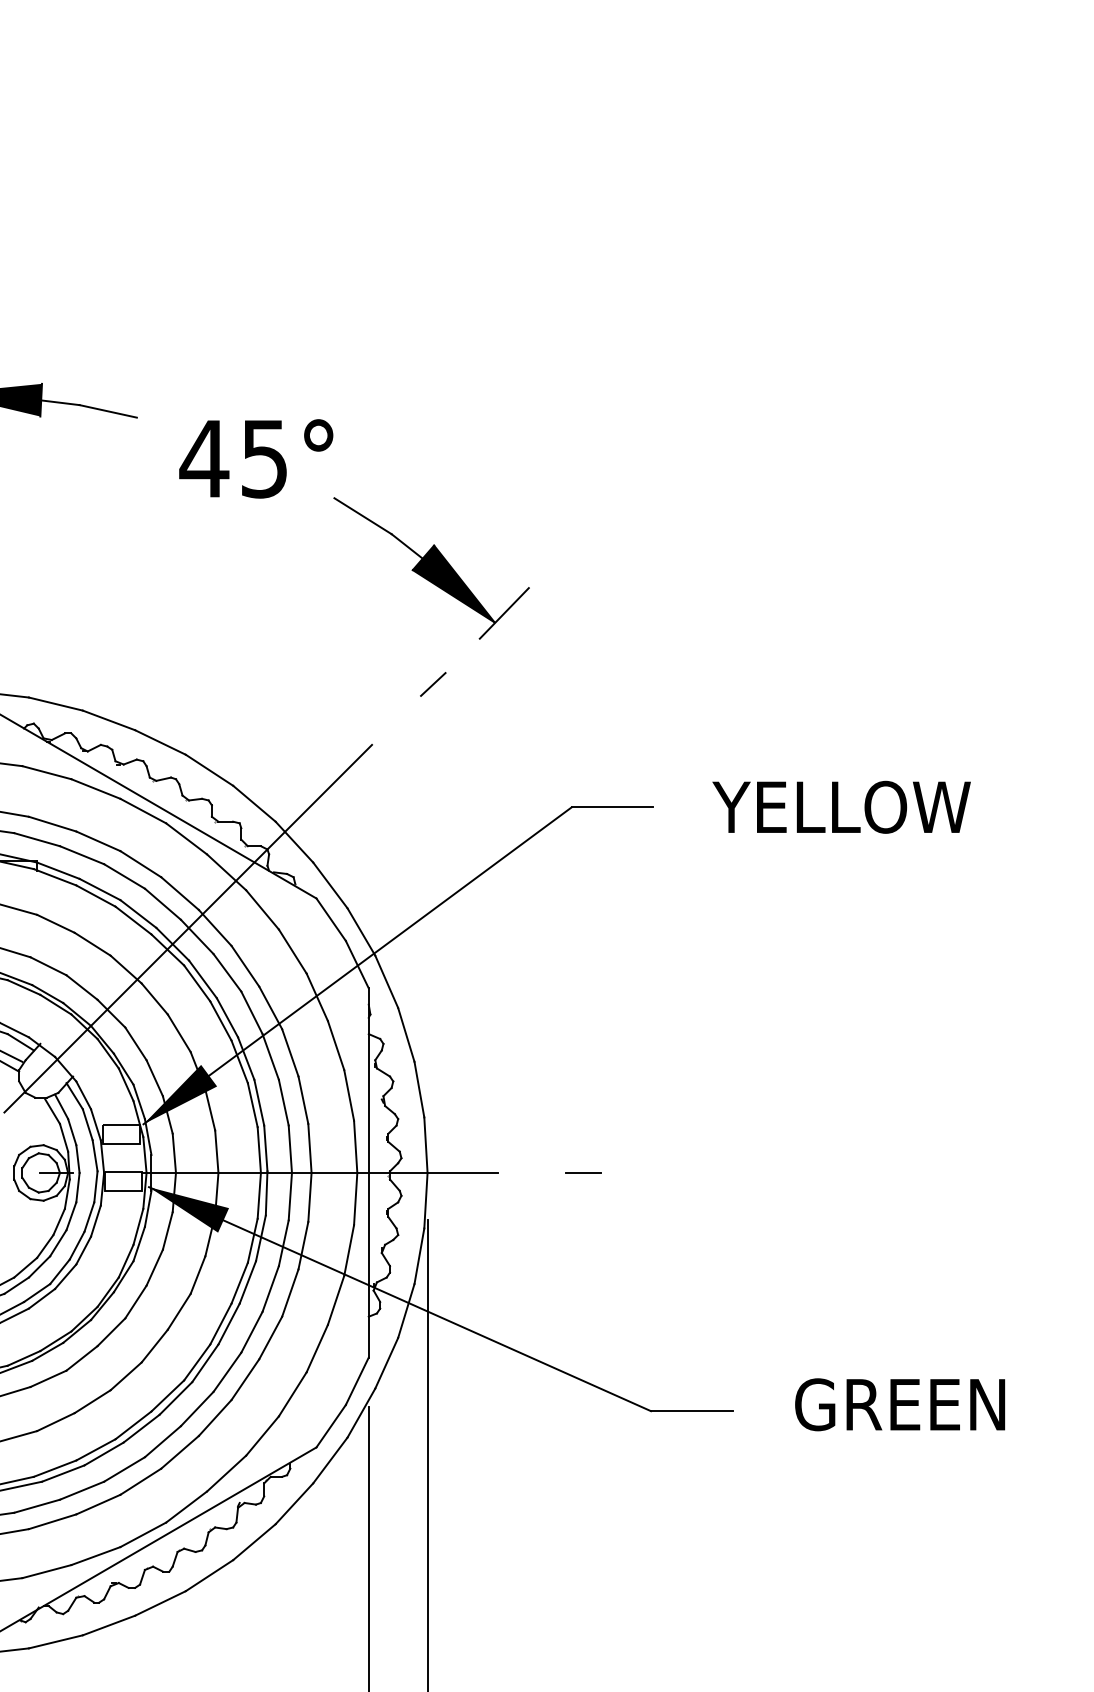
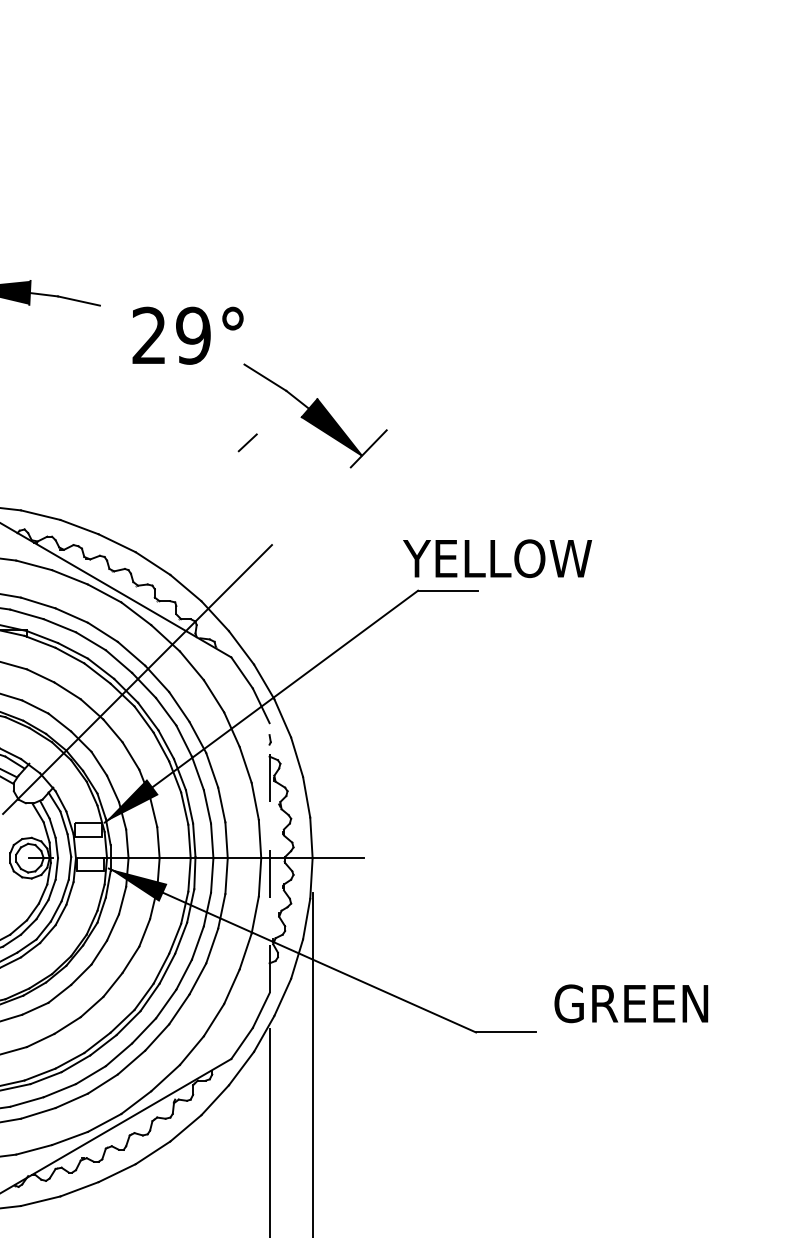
text: (233, 458) -> (170, 335), 45° -> 29°
line: (432, 684) -> (247, 442), moved
text: (841, 807) -> (497, 558), moved
line: (368, 1172) -> (269, 857), solid -> dashed
line: (583, 1172) -> (426, 857), removed
text: (900, 1404) -> (631, 1003), moved

